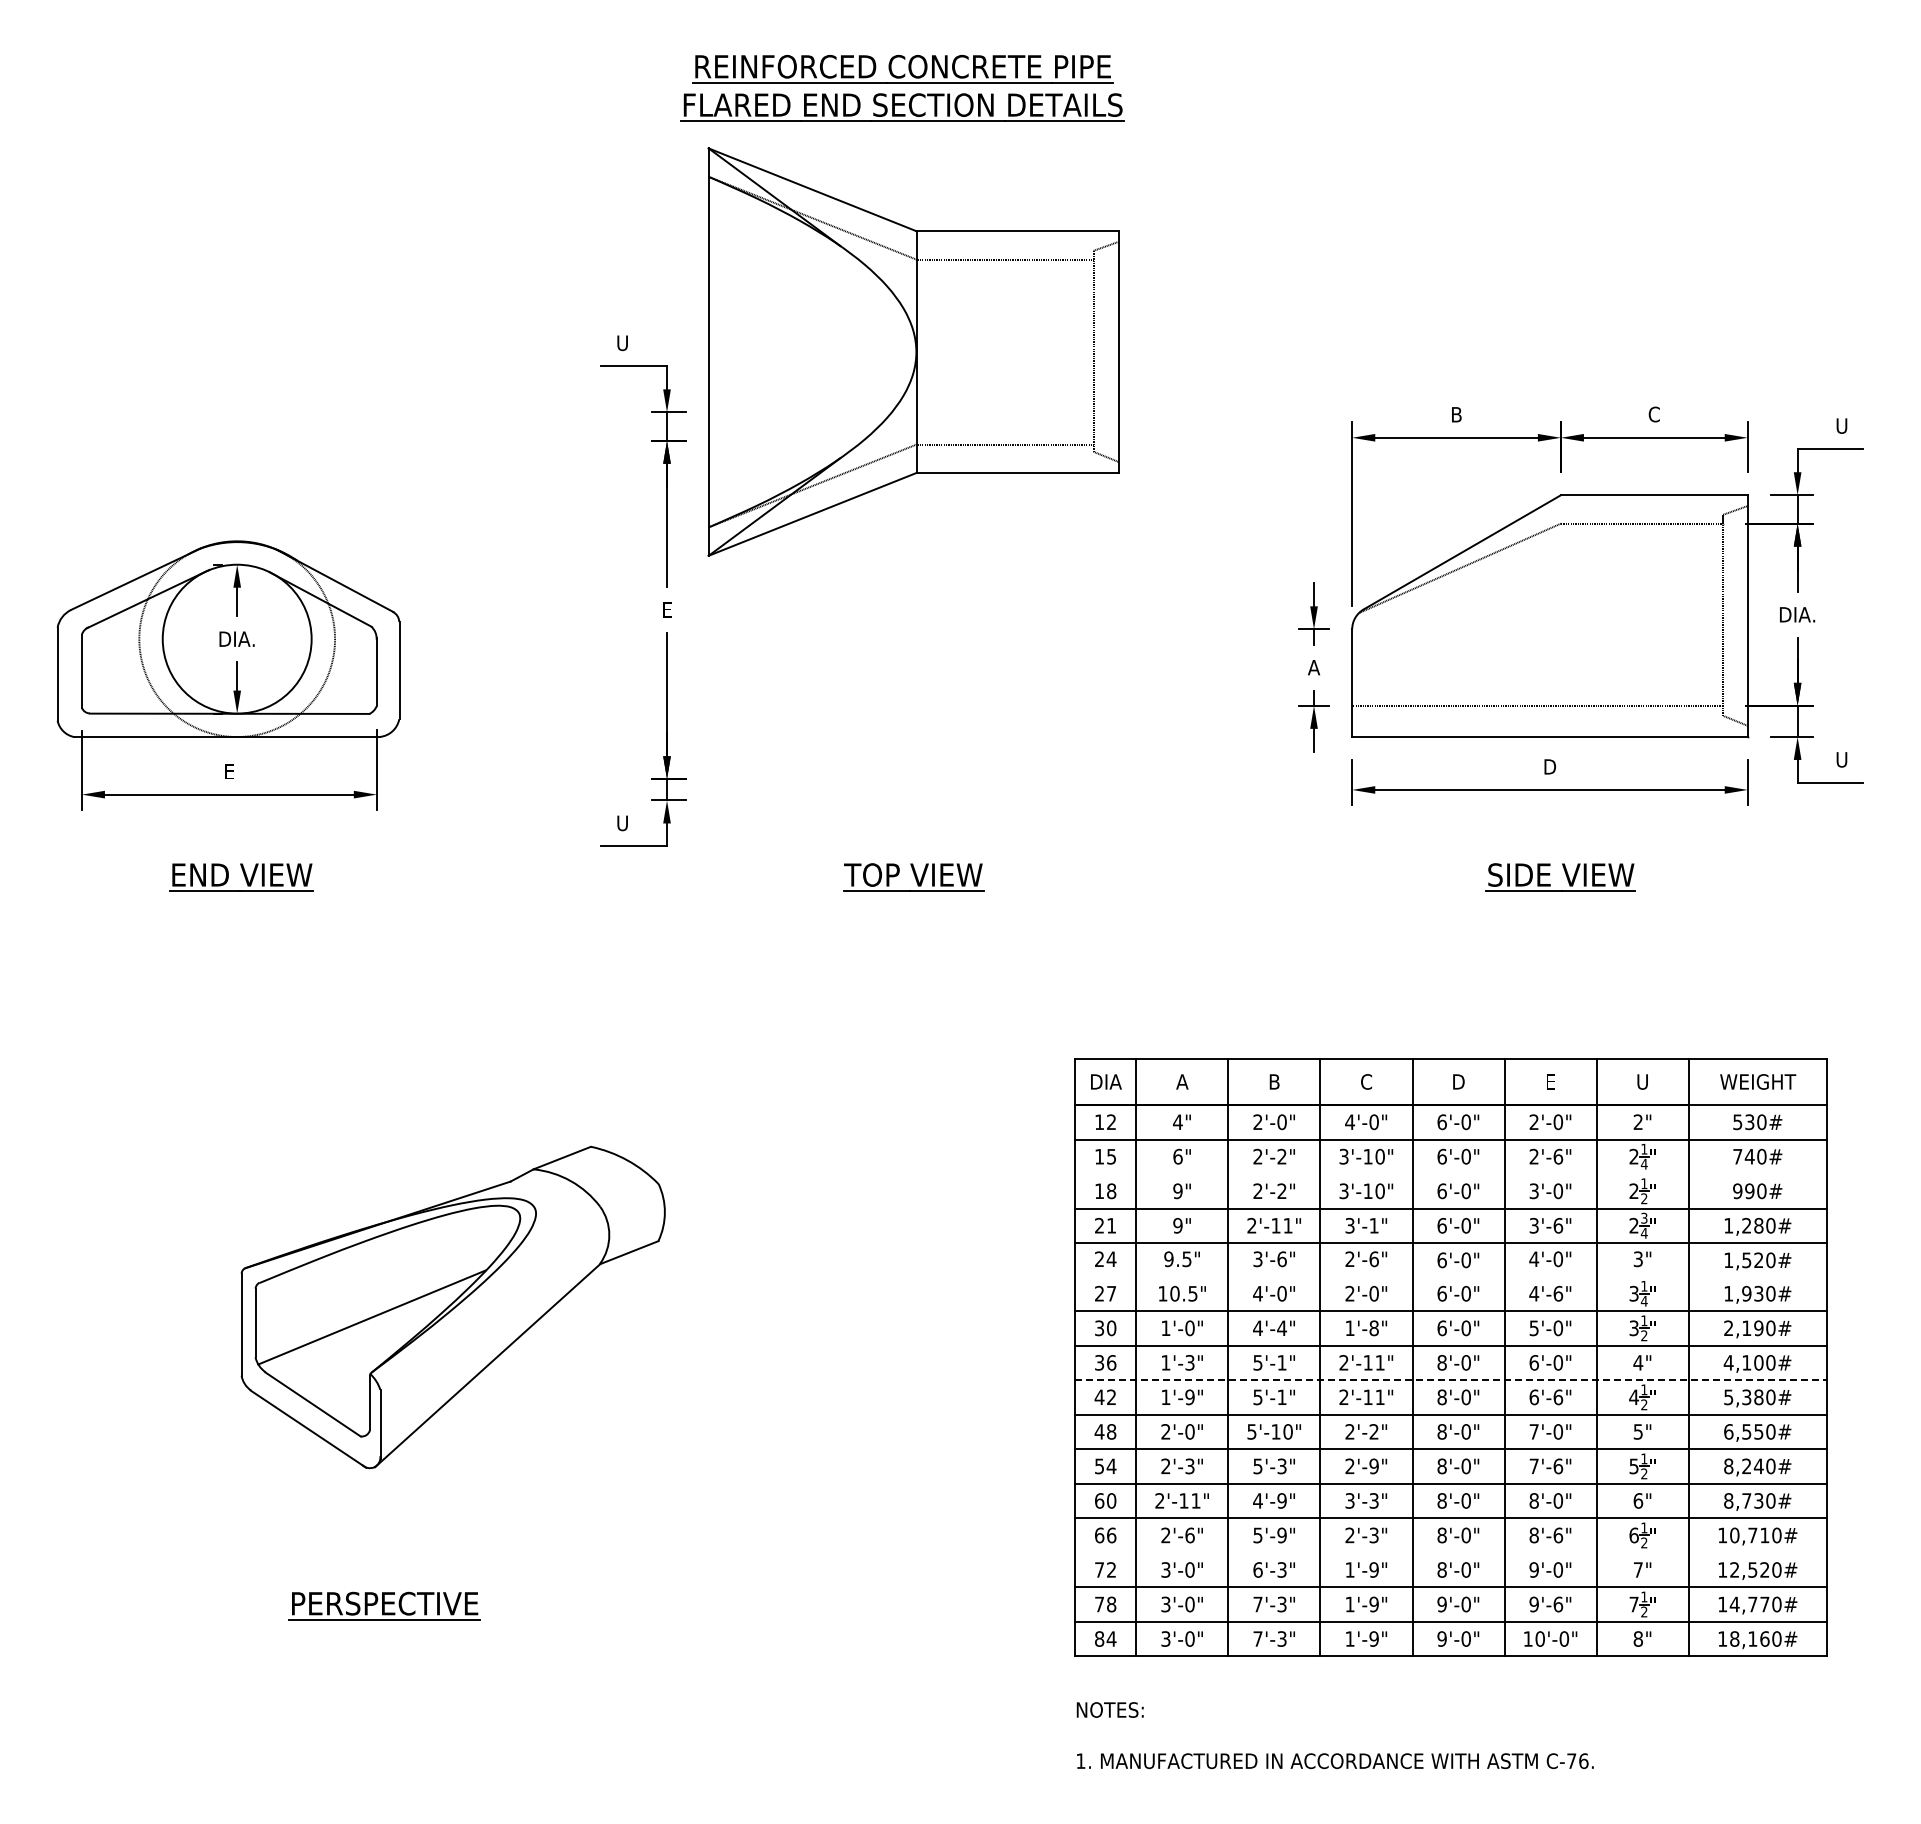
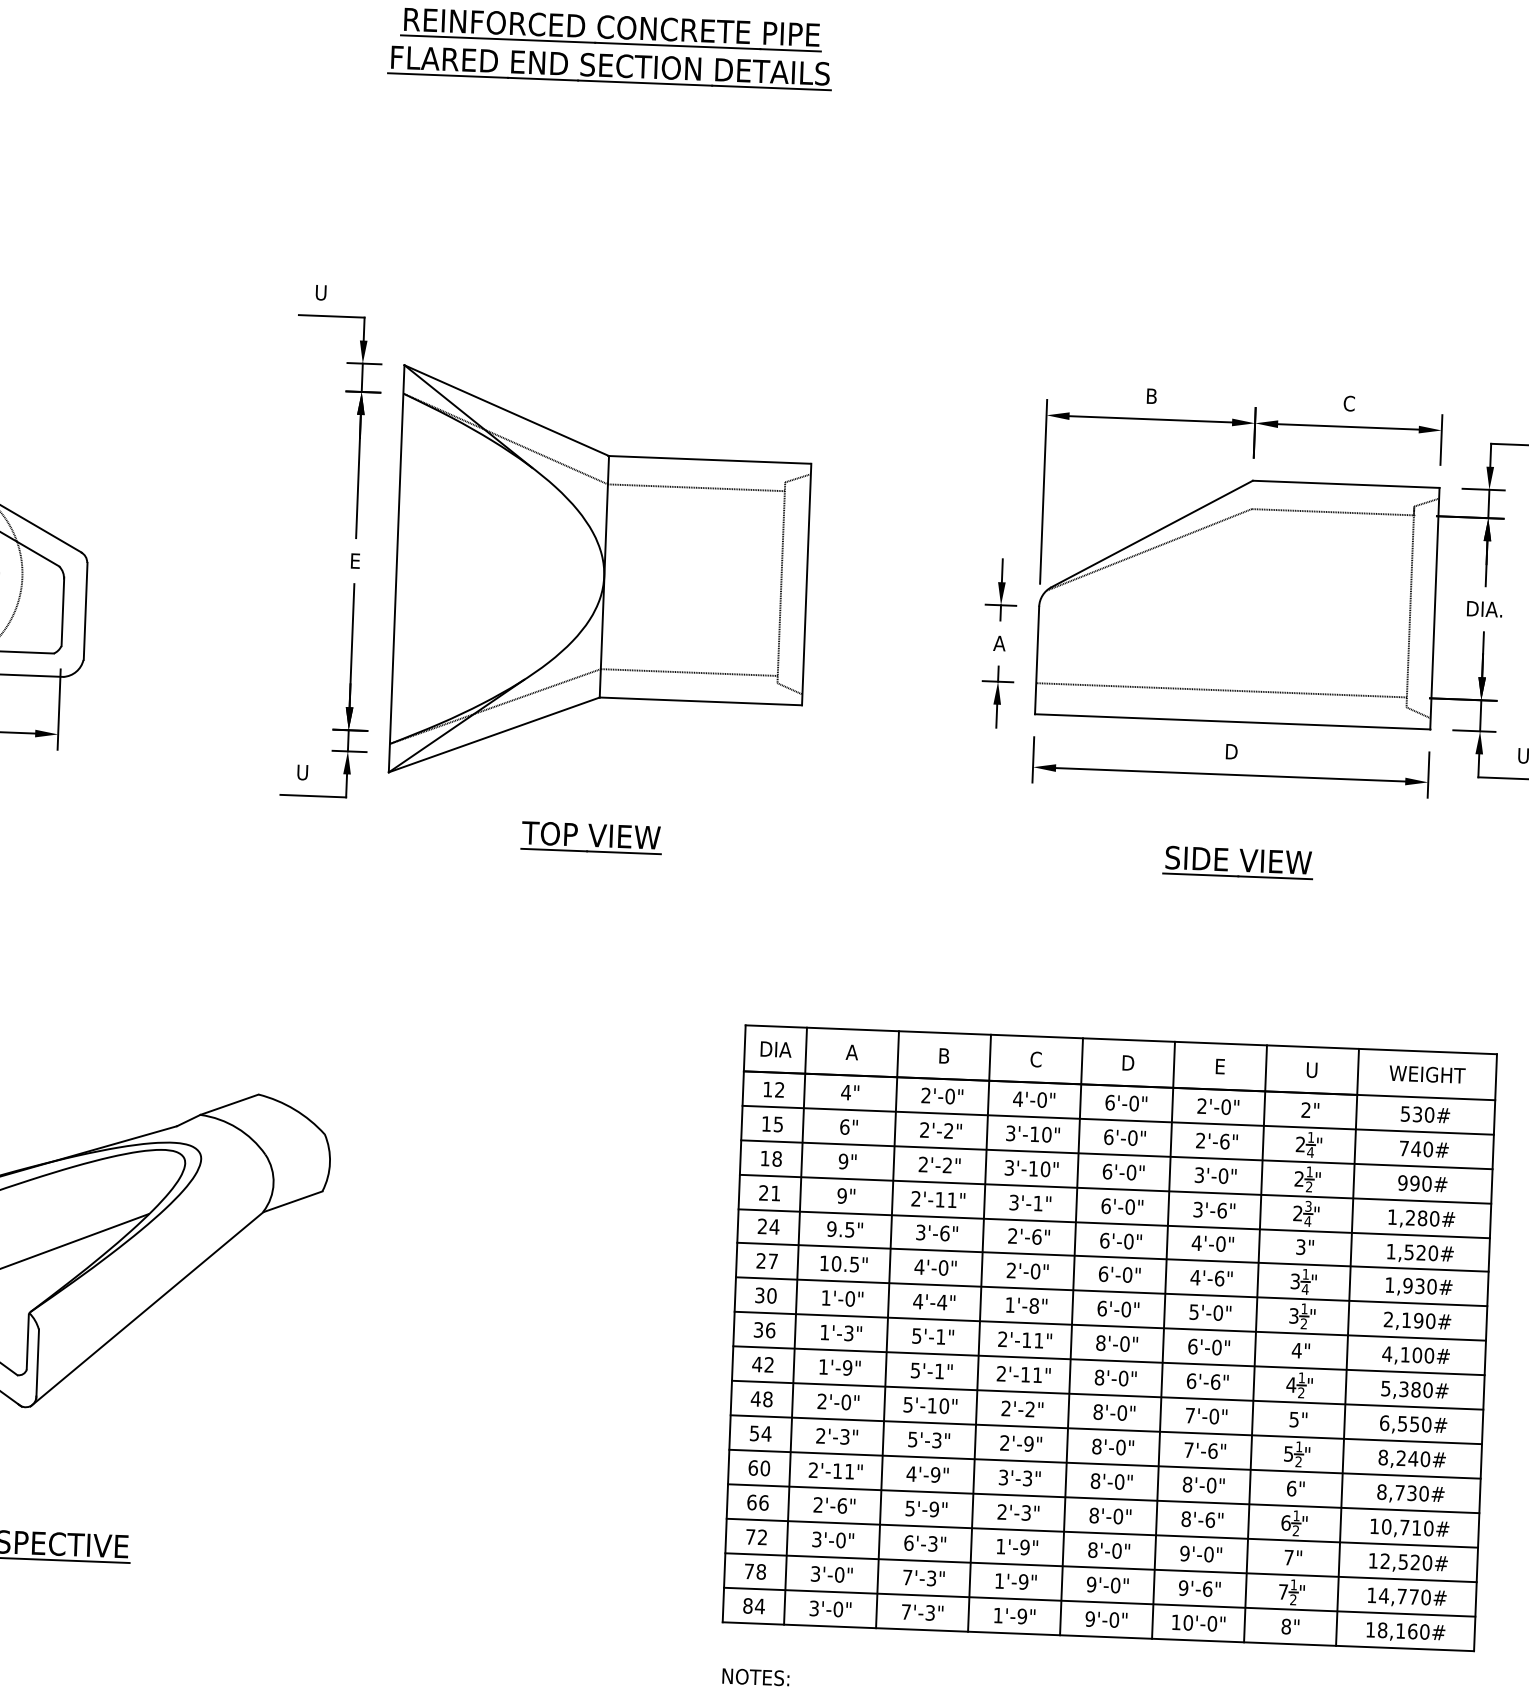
part: (913, 351) -> (601, 576), moved
line: (1450, 1174) -> (1116, 1155), added
line: (1450, 1276) -> (1112, 1257), added
line: (1450, 1380) -> (1108, 1361), dashed -> solid
line: (1450, 1552) -> (1101, 1532), added

